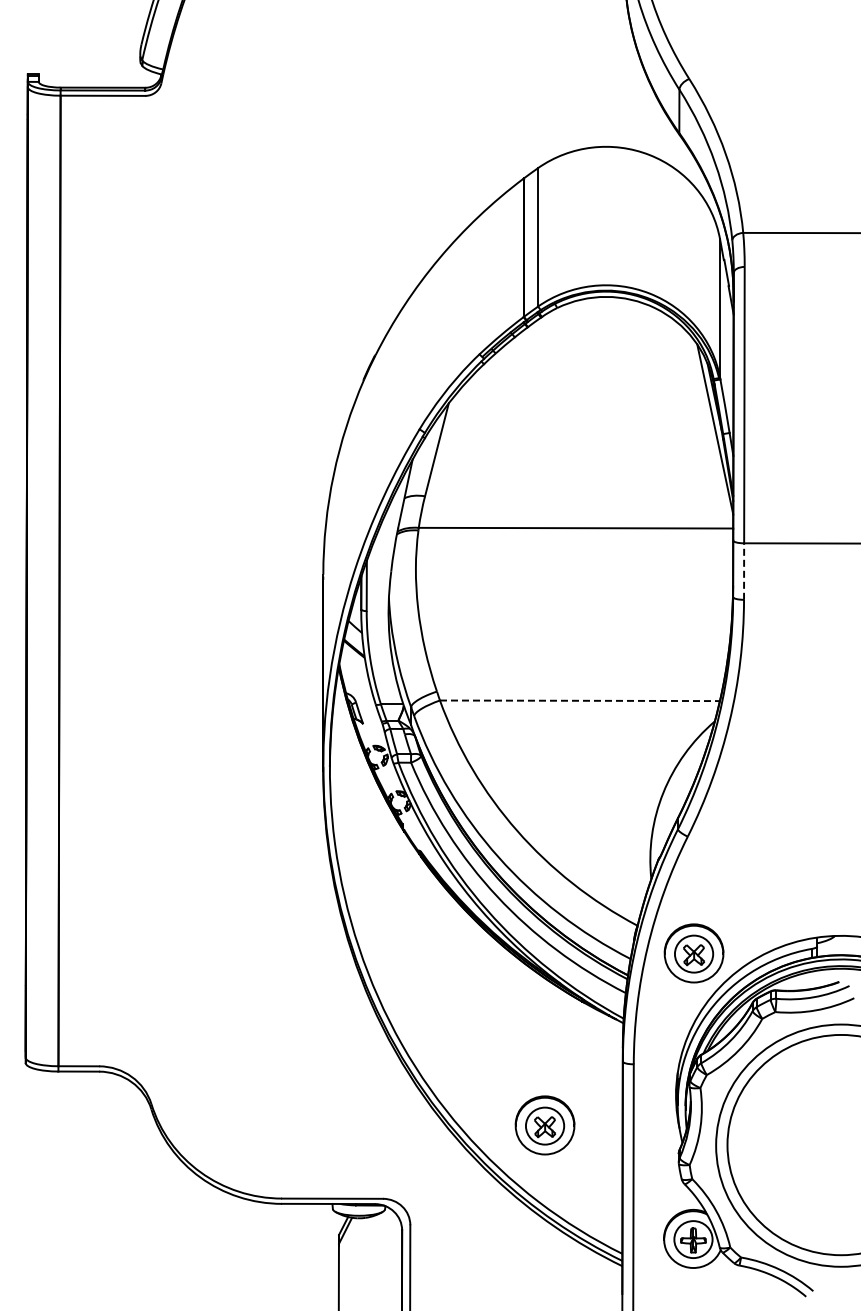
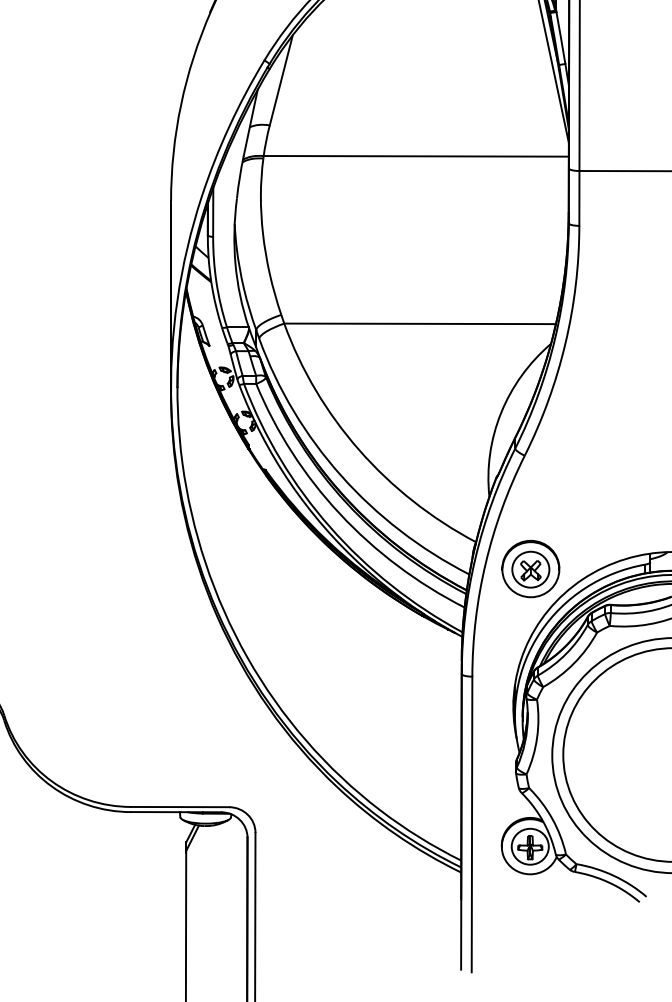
line: (744, 571) -> (579, 198), dashed -> solid
line: (579, 700) -> (419, 323), dashed -> solid
part: (544, 1125) -> (385, 736), removed

